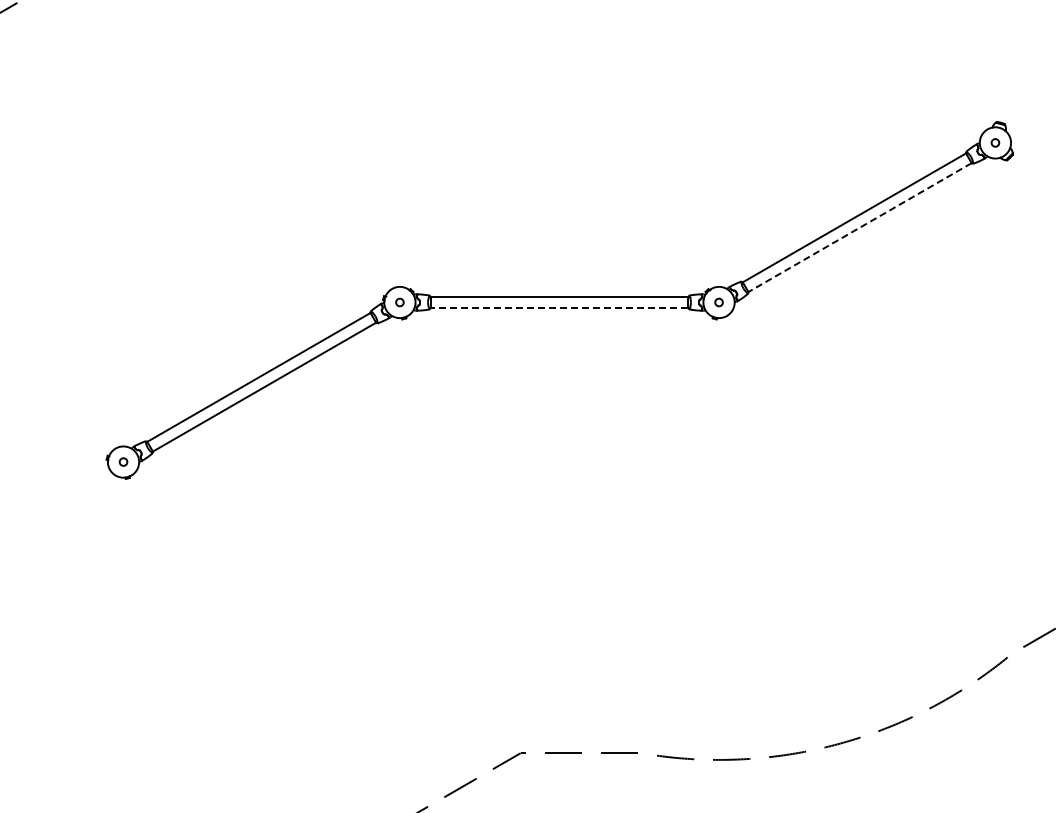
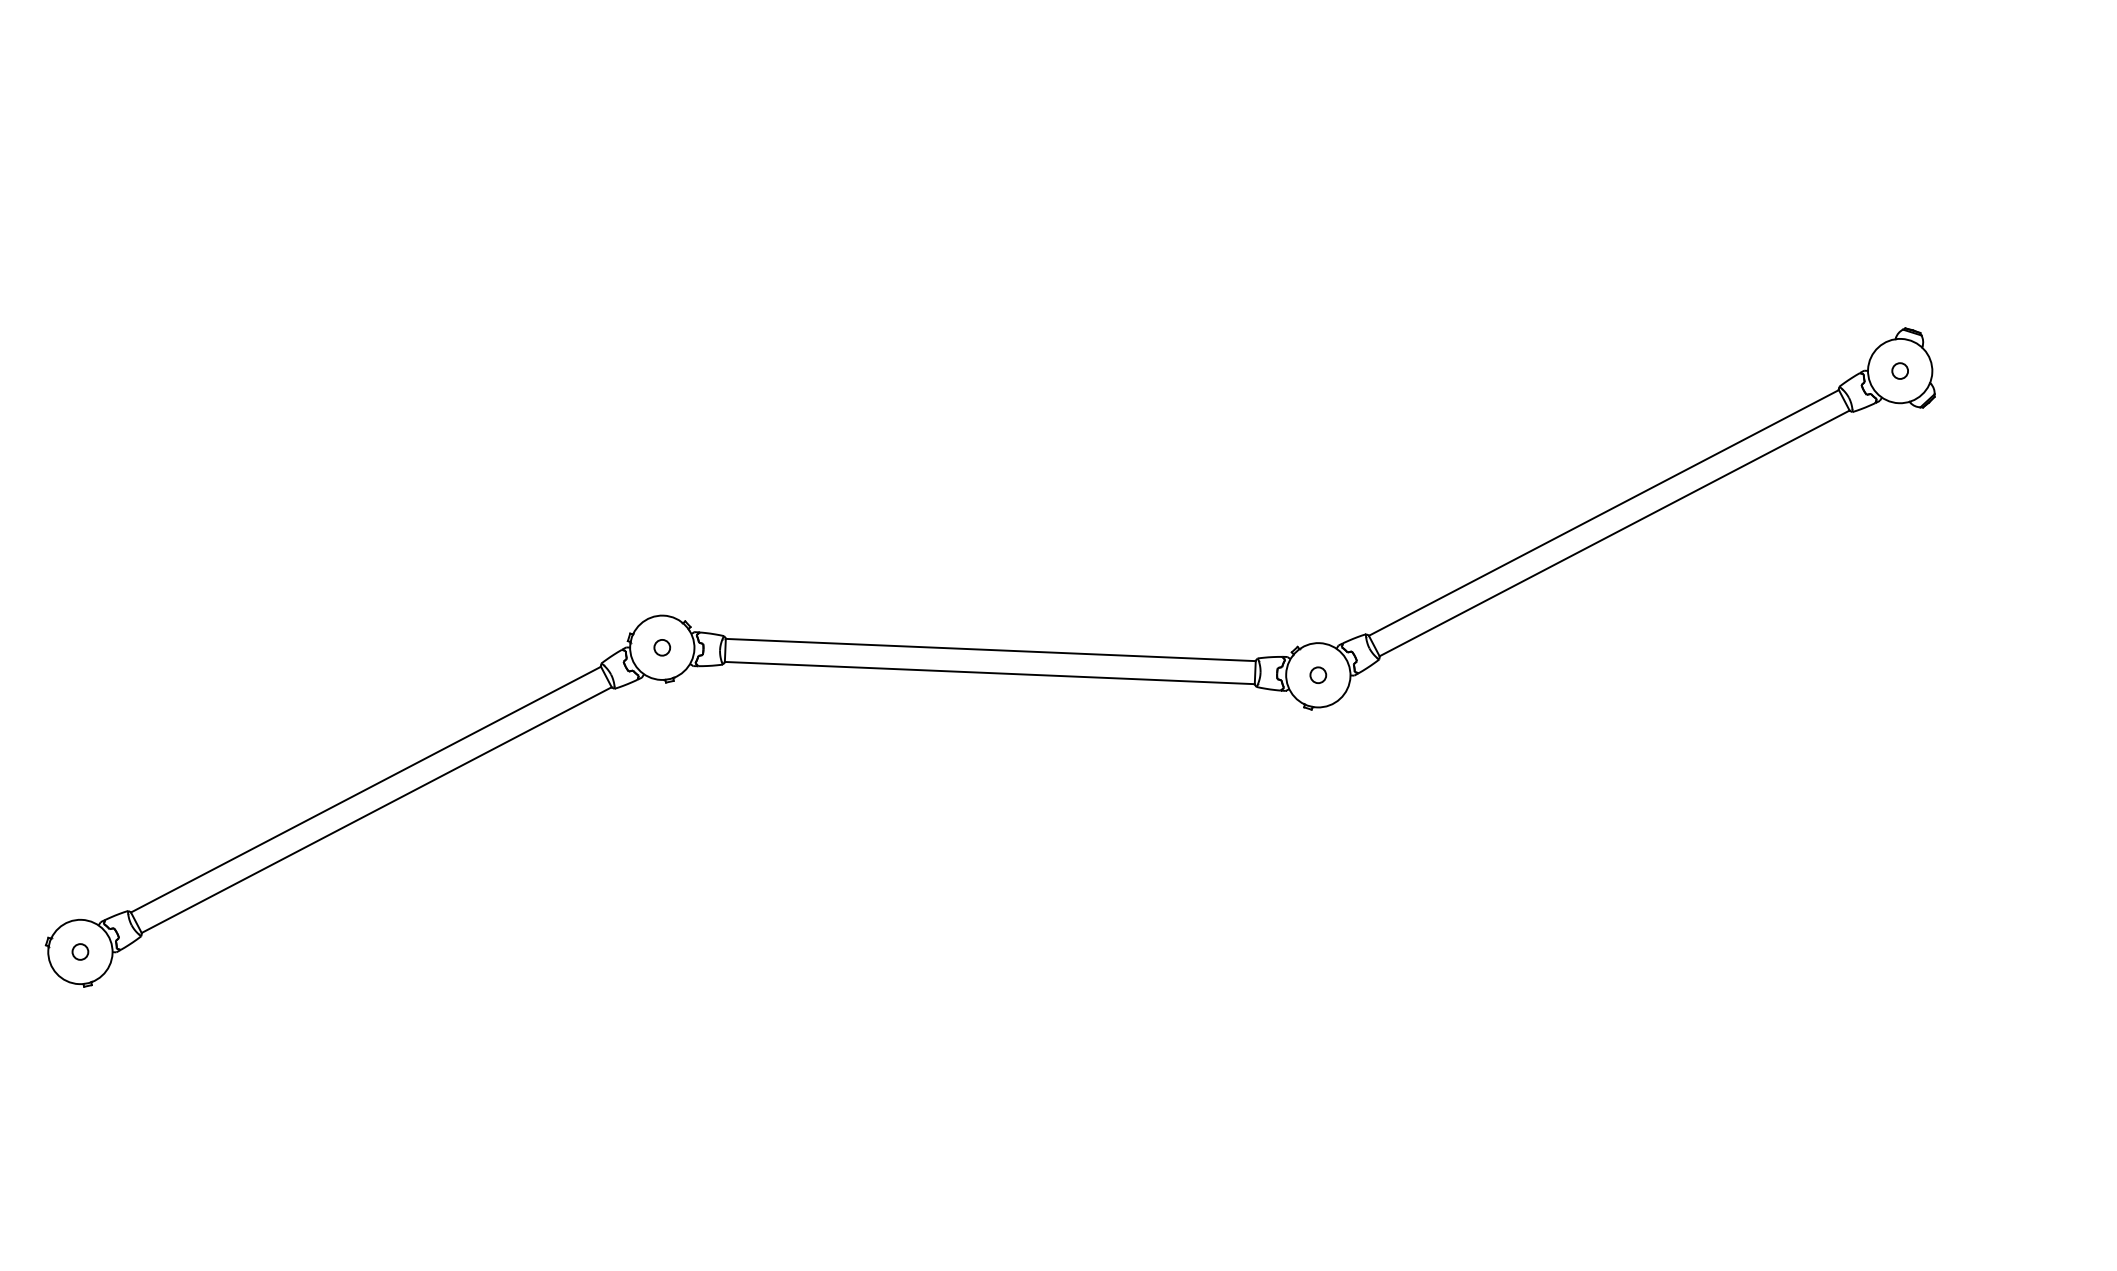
line: (860, 227) -> (1615, 533), dashed -> solid
line: (559, 308) -> (989, 673), dashed -> solid

